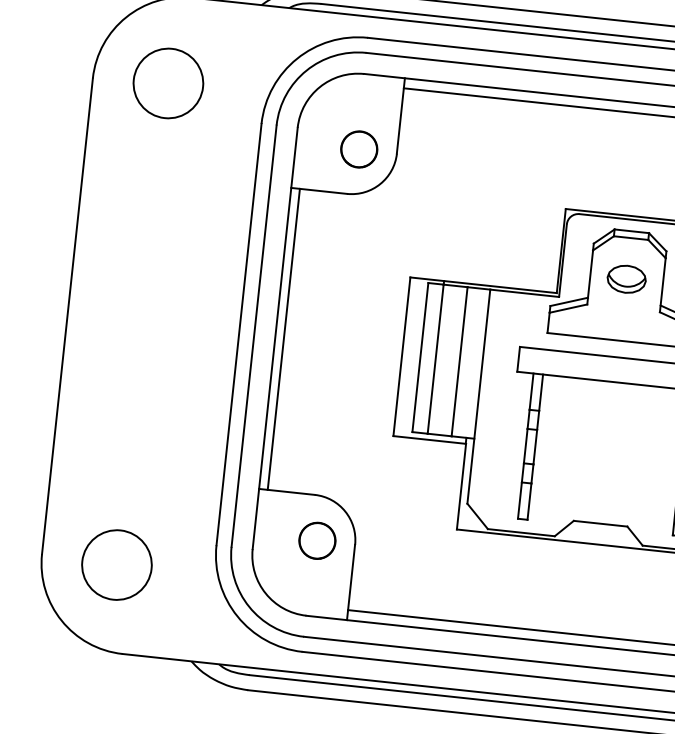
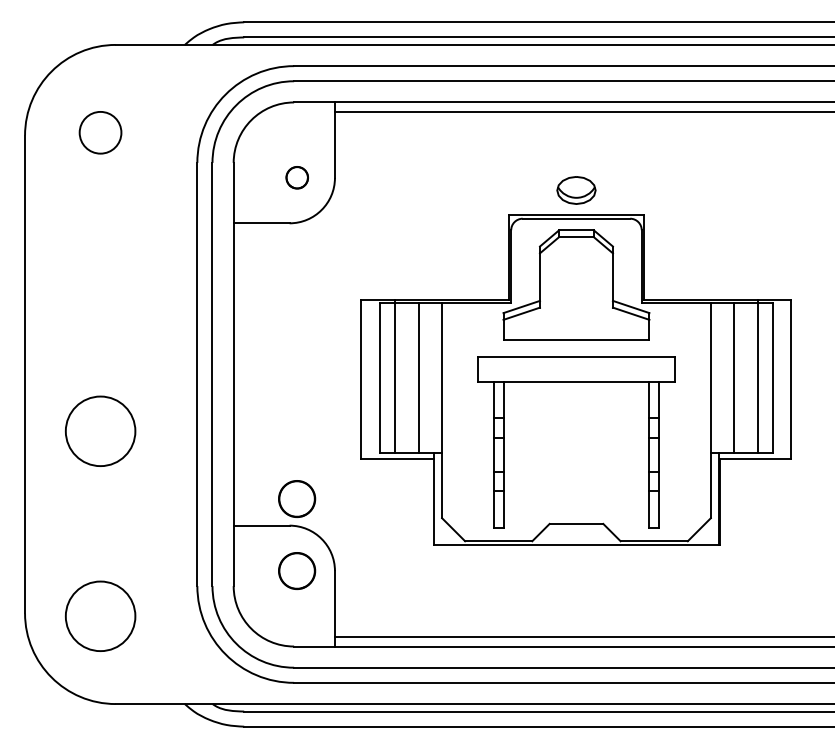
circle: (168, 83) -> (100, 132), size x0.6
circle: (359, 149) -> (297, 177), size x0.6
part: (626, 279) -> (576, 190), moved
line: (283, 339) -> (242, 374), removed
circle: (136, 380) -> (100, 430), added
circle: (325, 468) -> (297, 498), added

